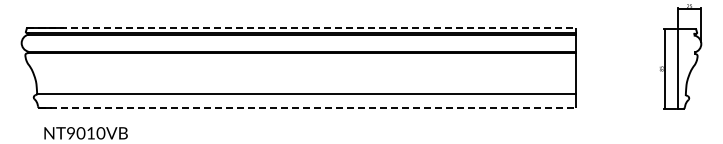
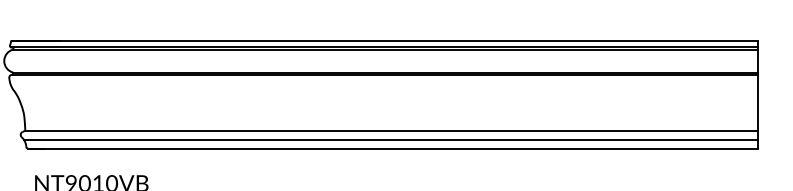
line: (302, 28) -> (385, 41), dashed -> solid
line: (306, 101) -> (391, 140), added
line: (308, 107) -> (393, 148), dashed -> solid

